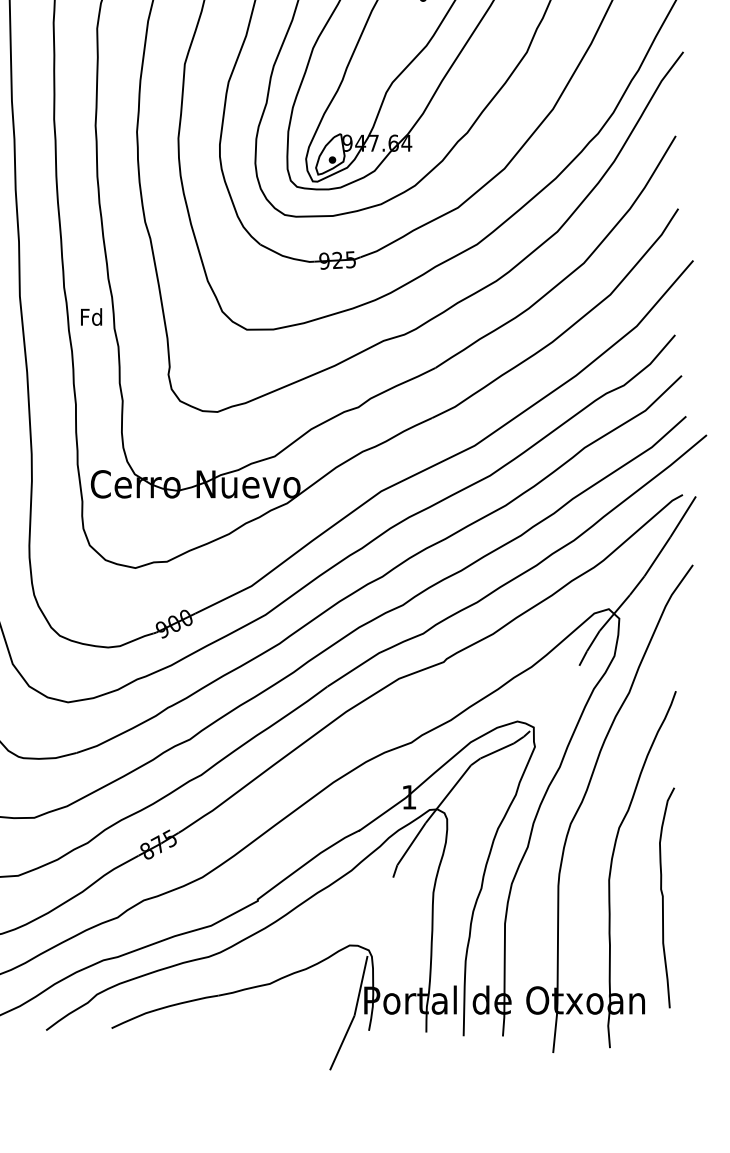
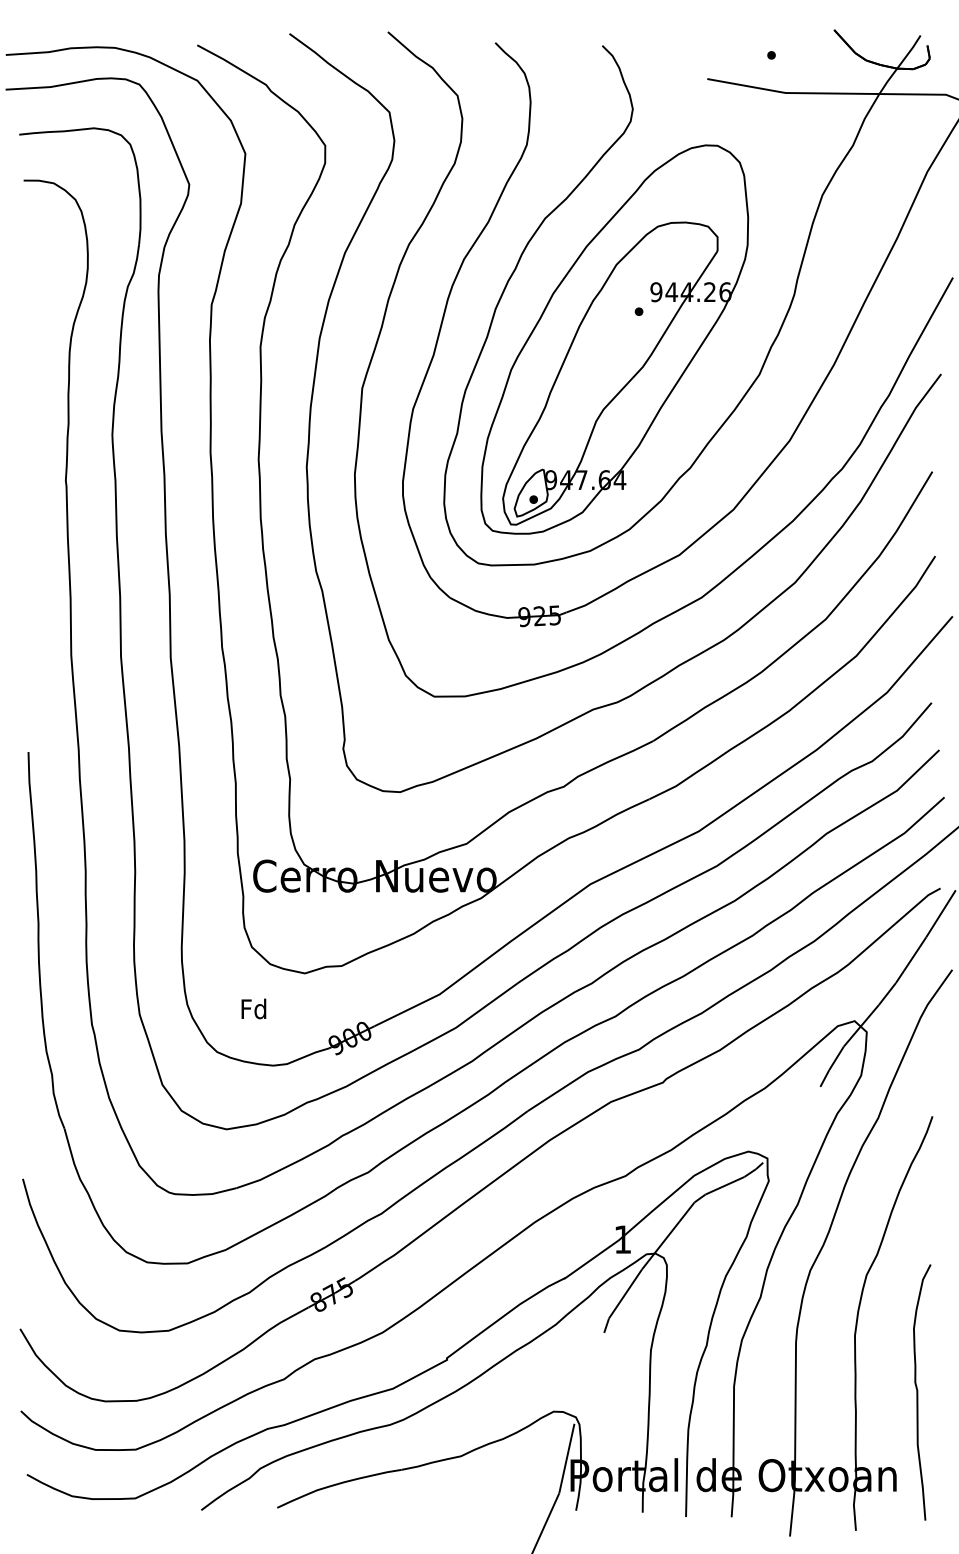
text: (91, 316) -> (253, 1008), moved
curve: (663, 897) -> (918, 1392), moved

